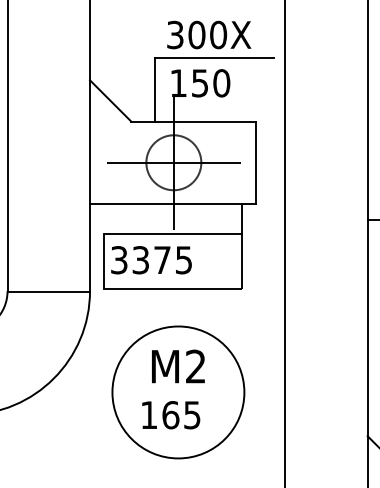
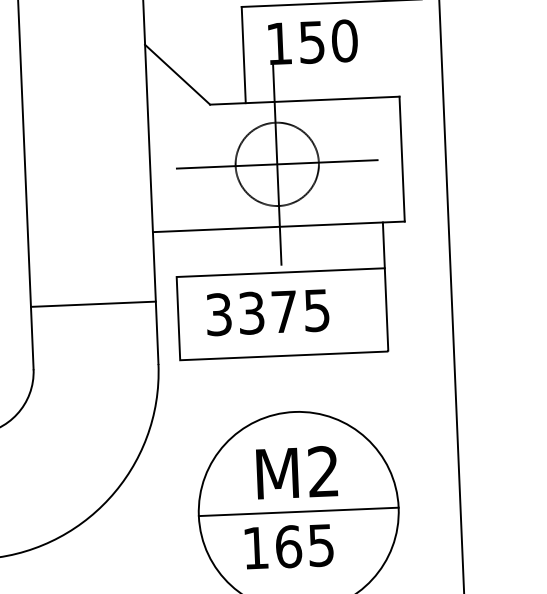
text: (151, 260) -> (267, 313), moved
line: (48, 291) -> (92, 303), moved
line: (178, 392) -> (298, 511), added

